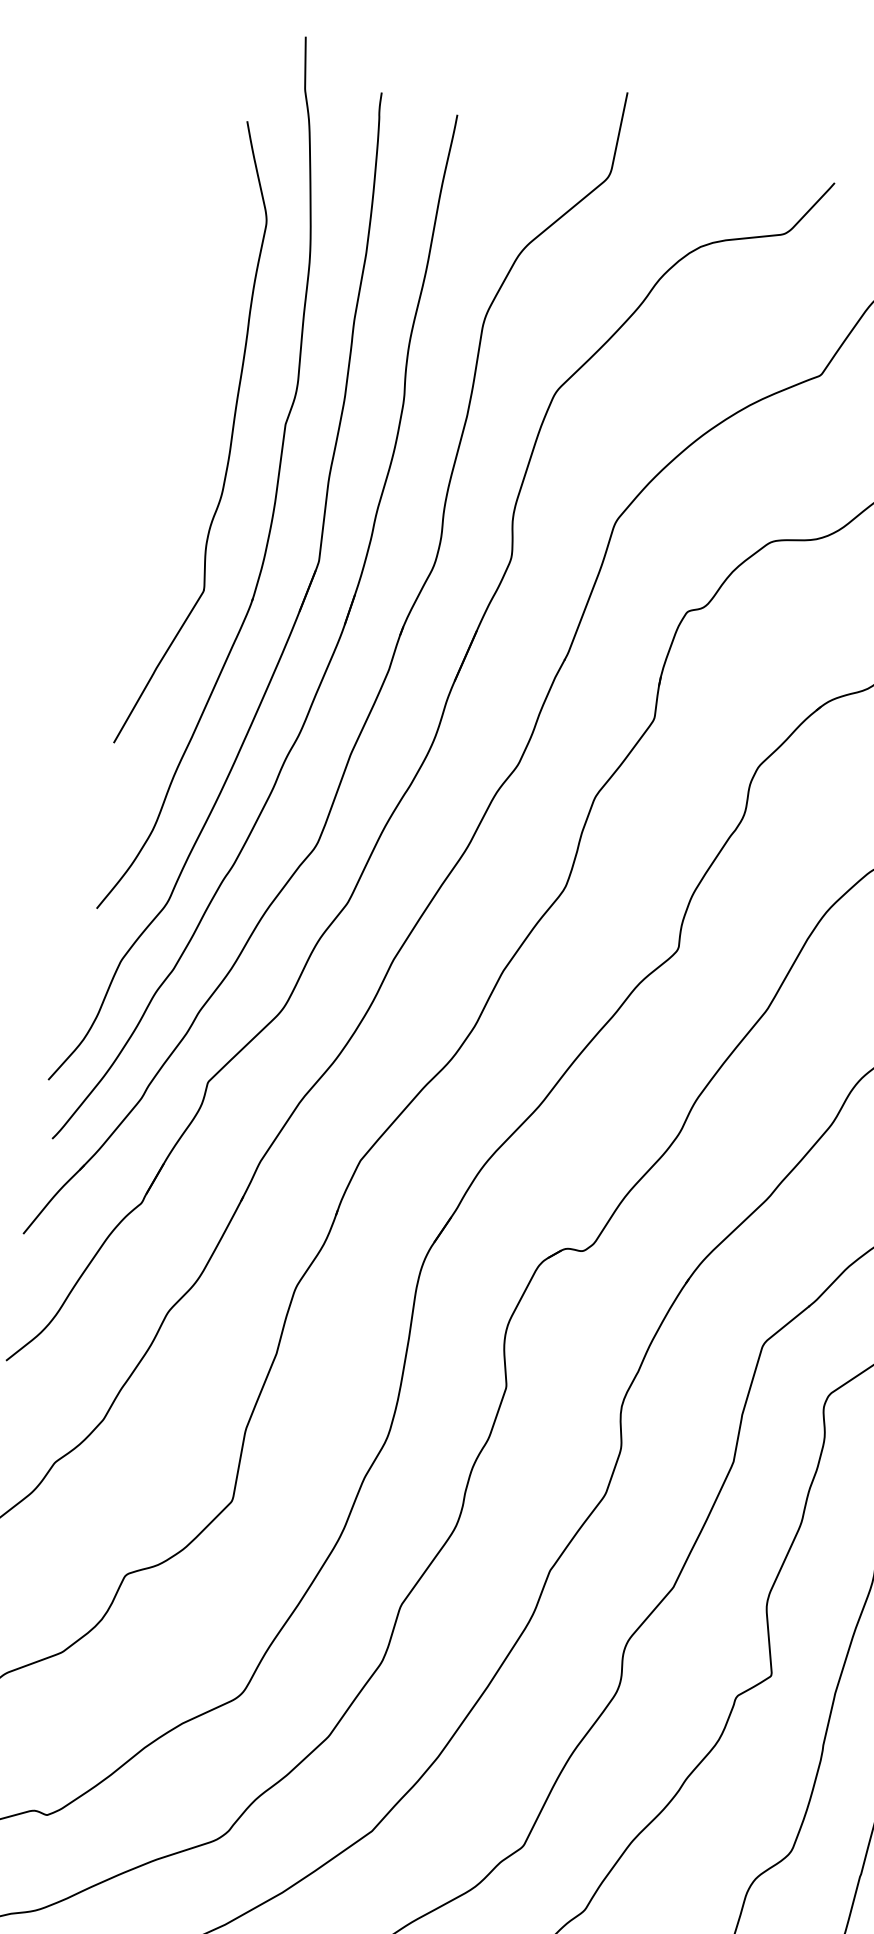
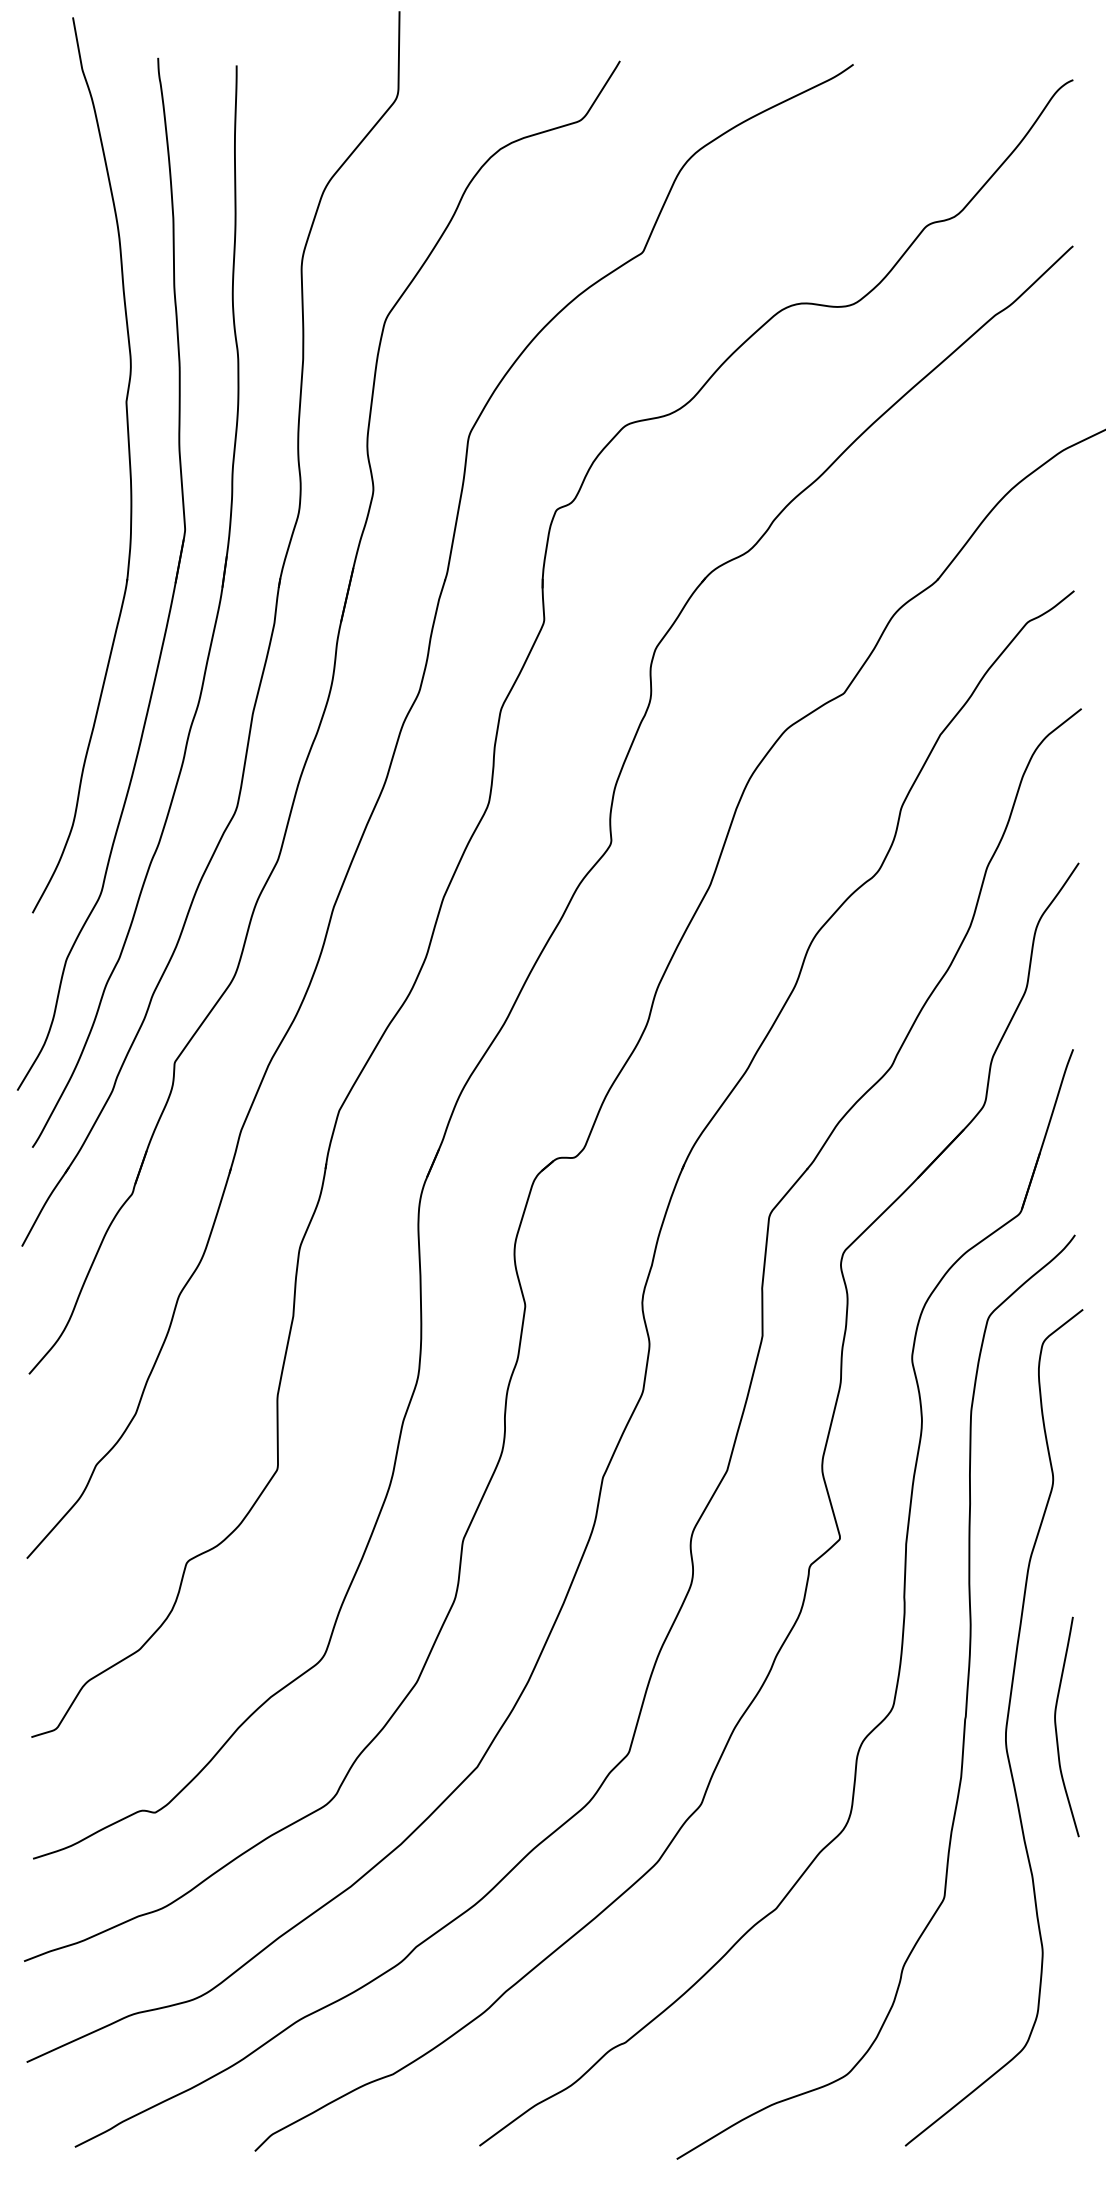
part: (230, 441) -> (75, 429), removed

